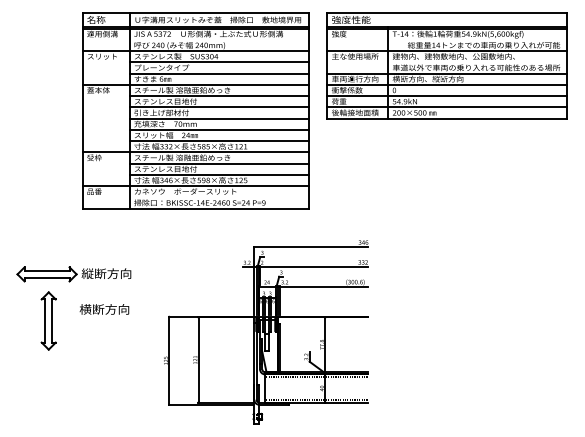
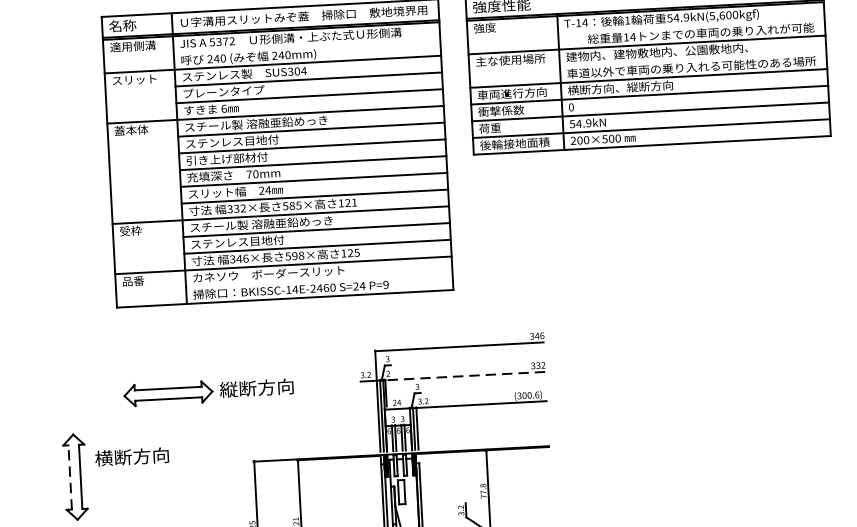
line: (313, 266) -> (464, 375), solid -> dashed
part: (73, 274) -> (207, 391), moved
text: (104, 309) -> (132, 457), moved
line: (45, 321) -> (70, 478), solid -> dashed

